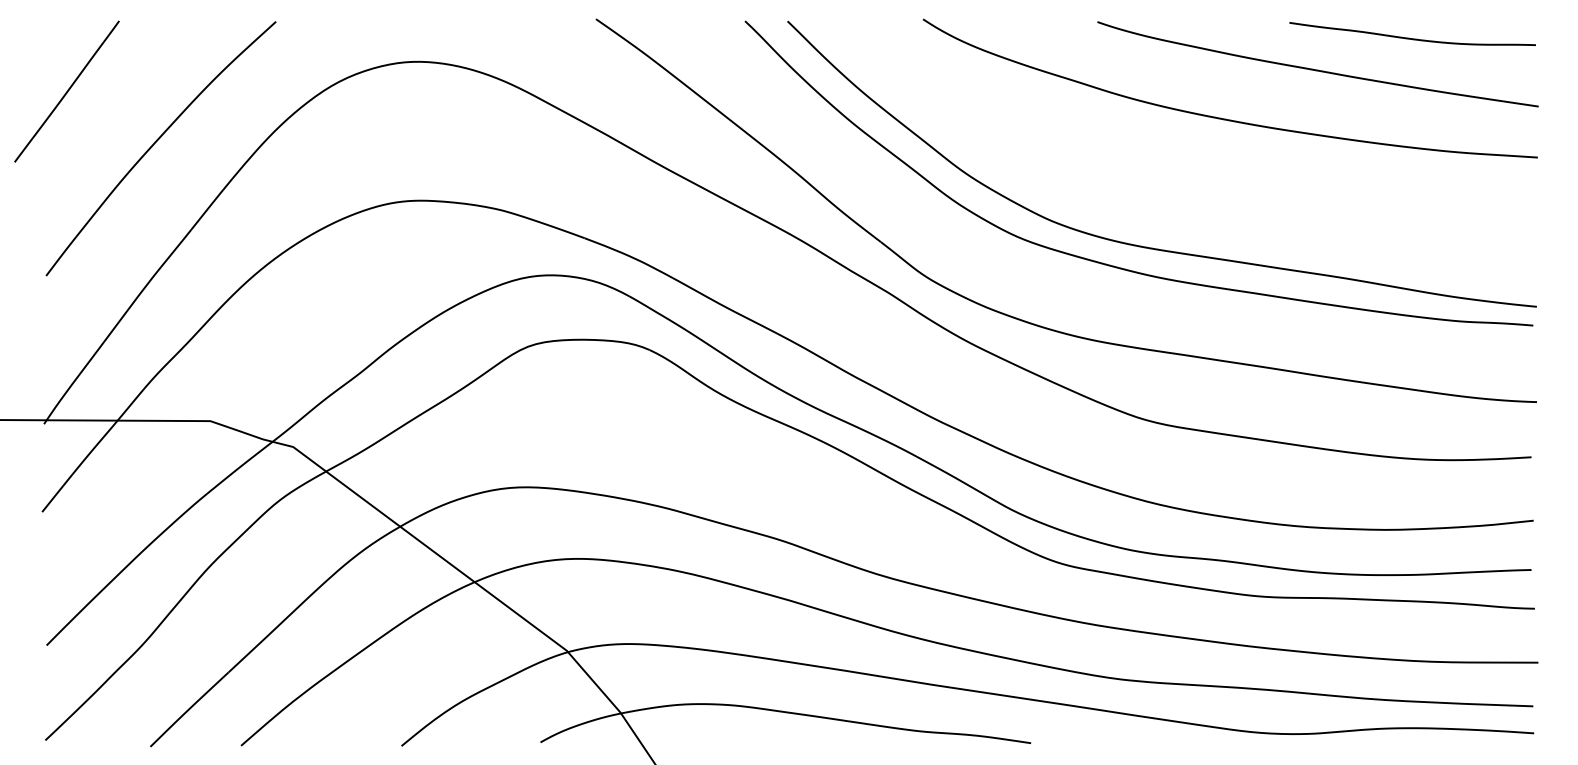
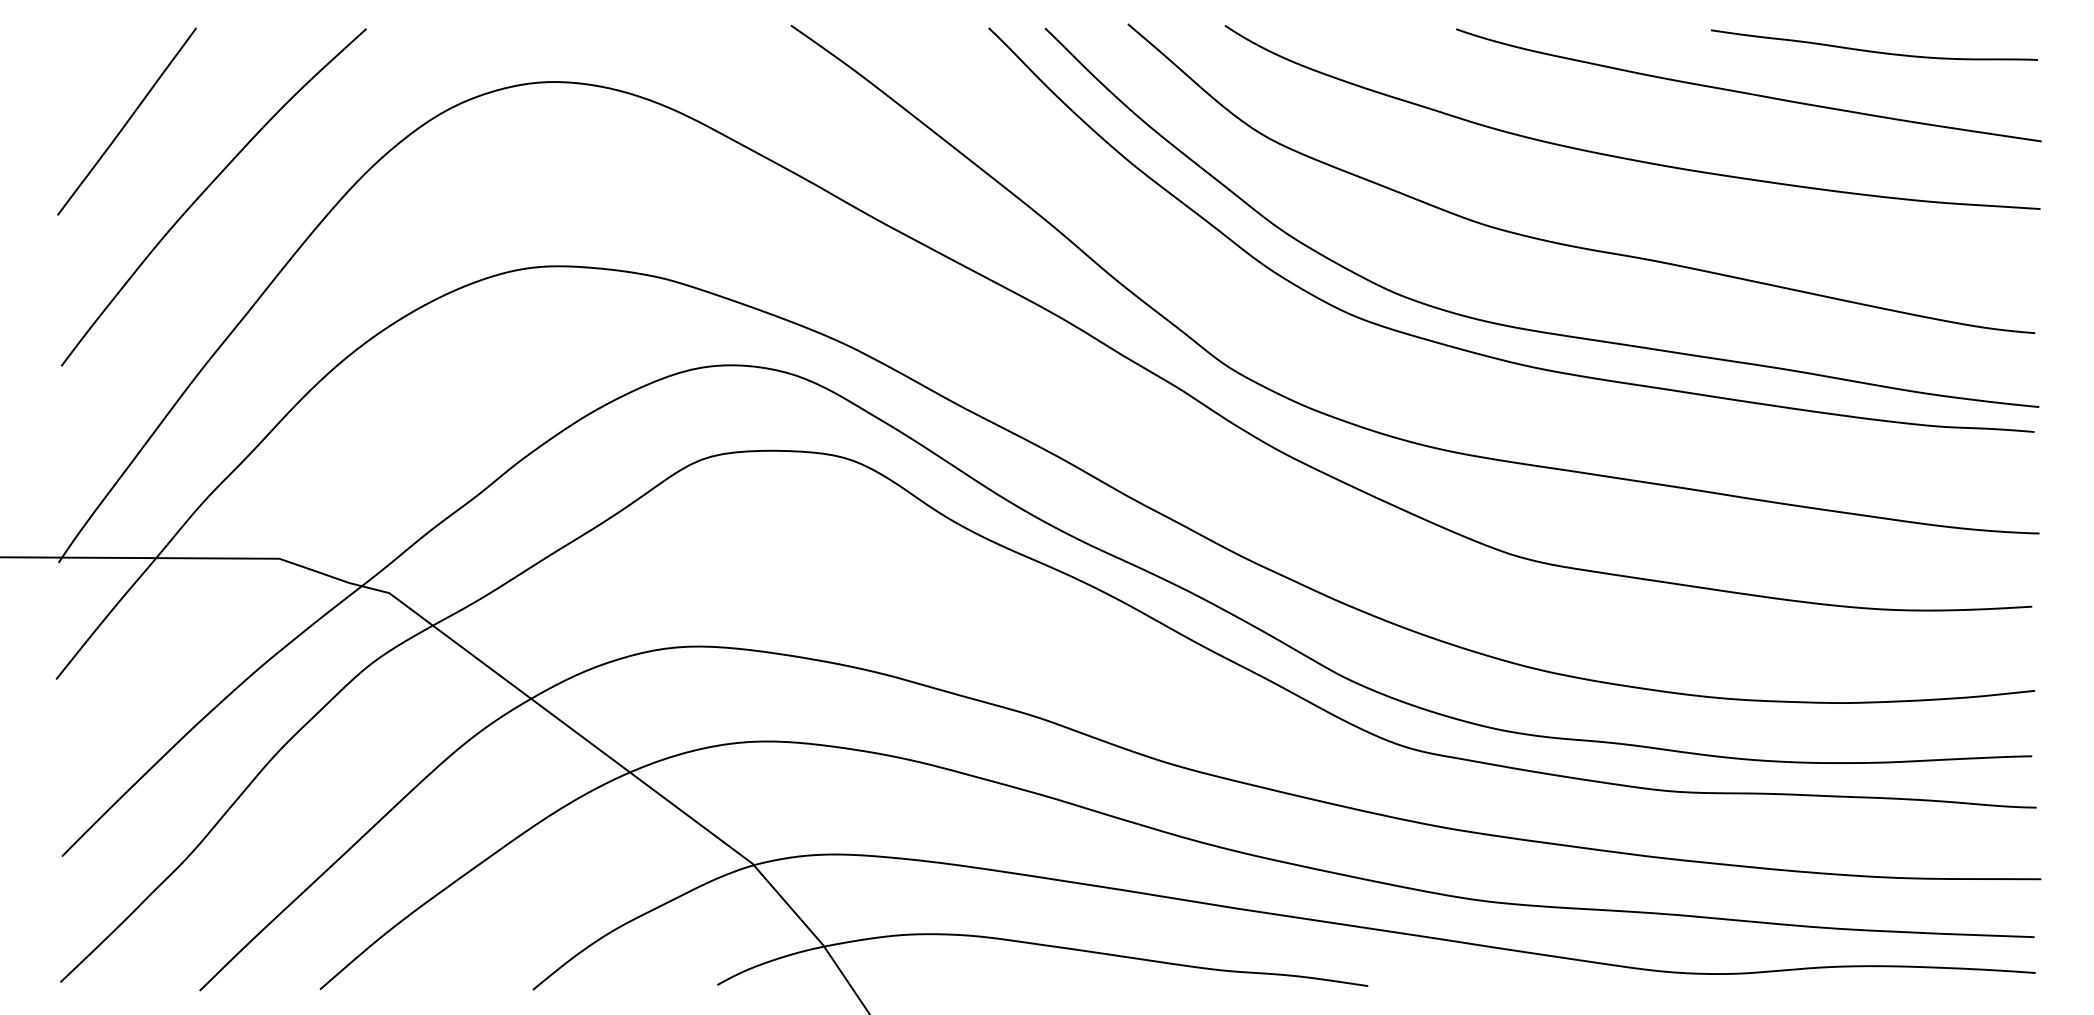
line: (66, 91) -> (126, 121), moved
curve: (1182, 184) -> (1569, 244), added

